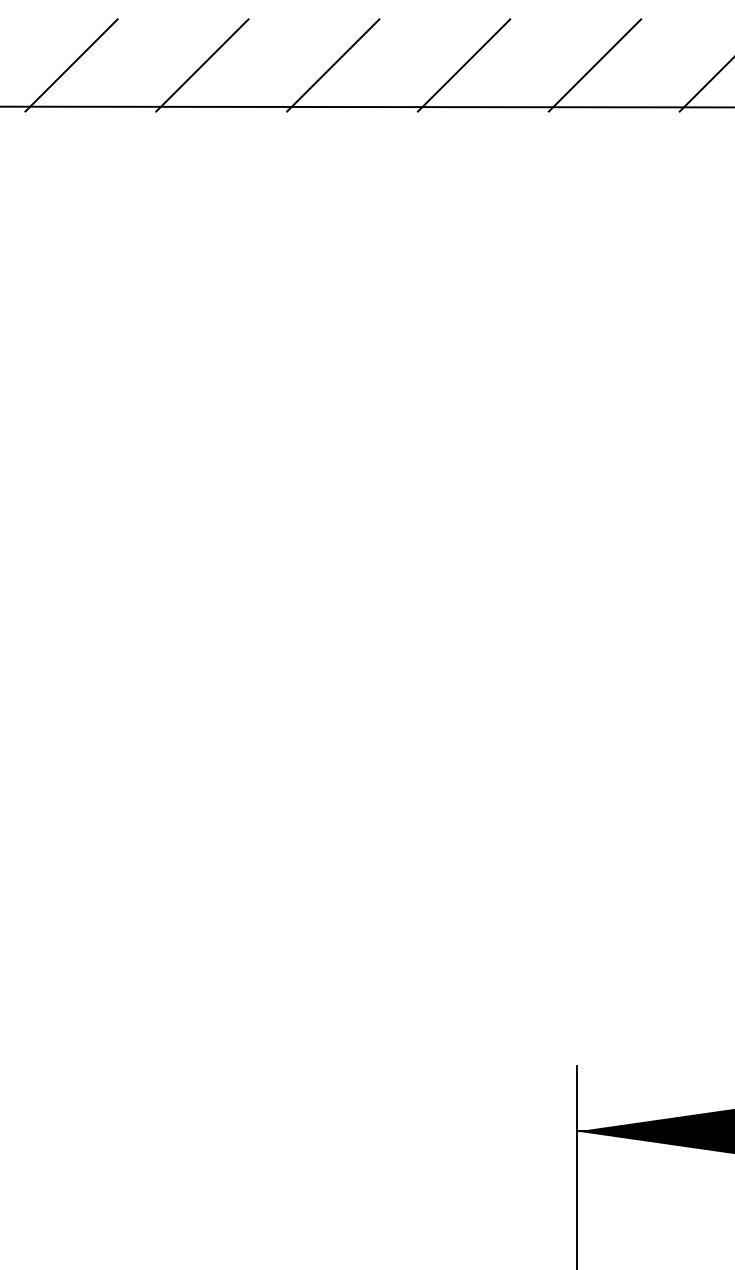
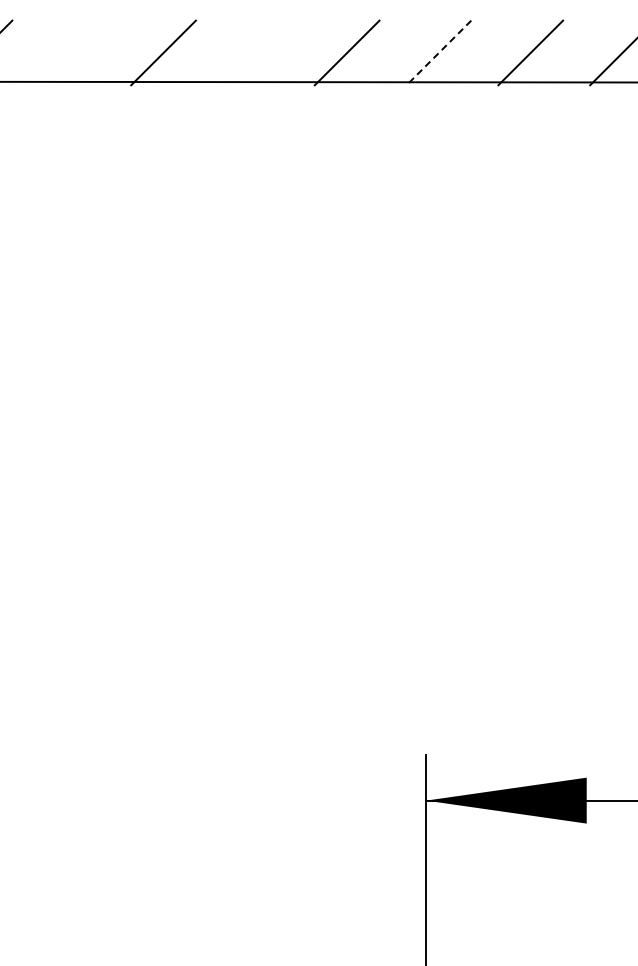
line: (71, 64) -> (71, 52), removed
line: (333, 64) -> (255, 52), removed
line: (594, 64) -> (438, 52), solid -> dashed

